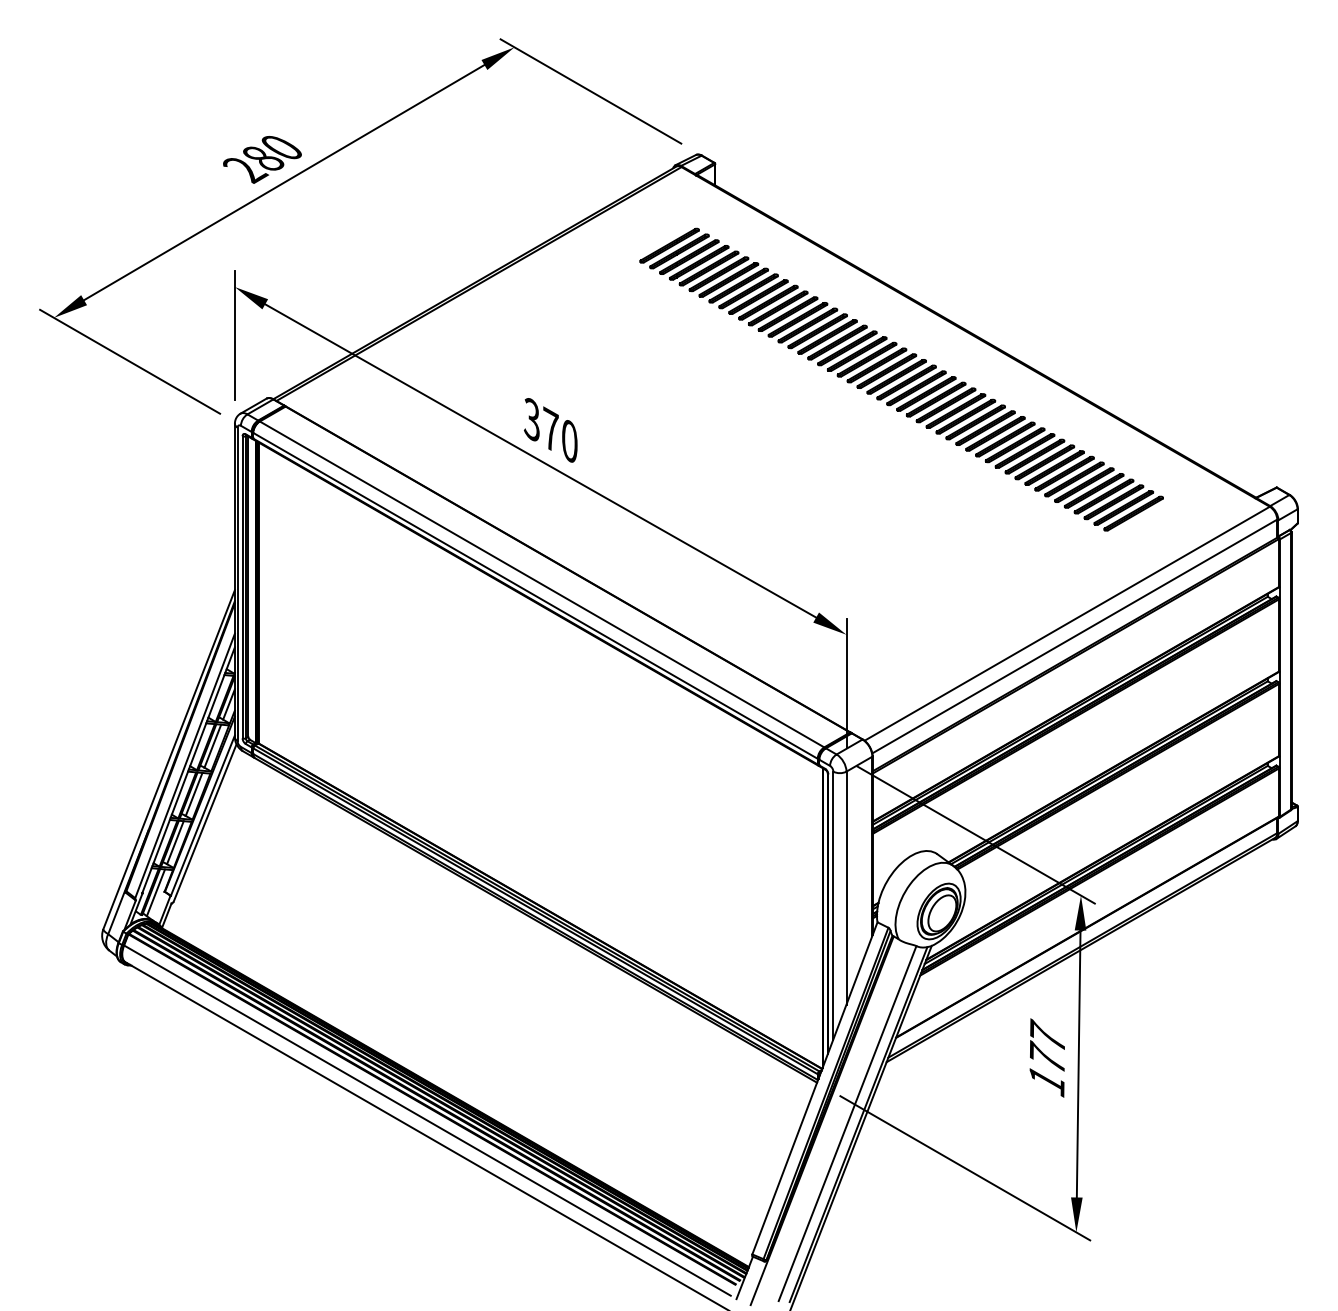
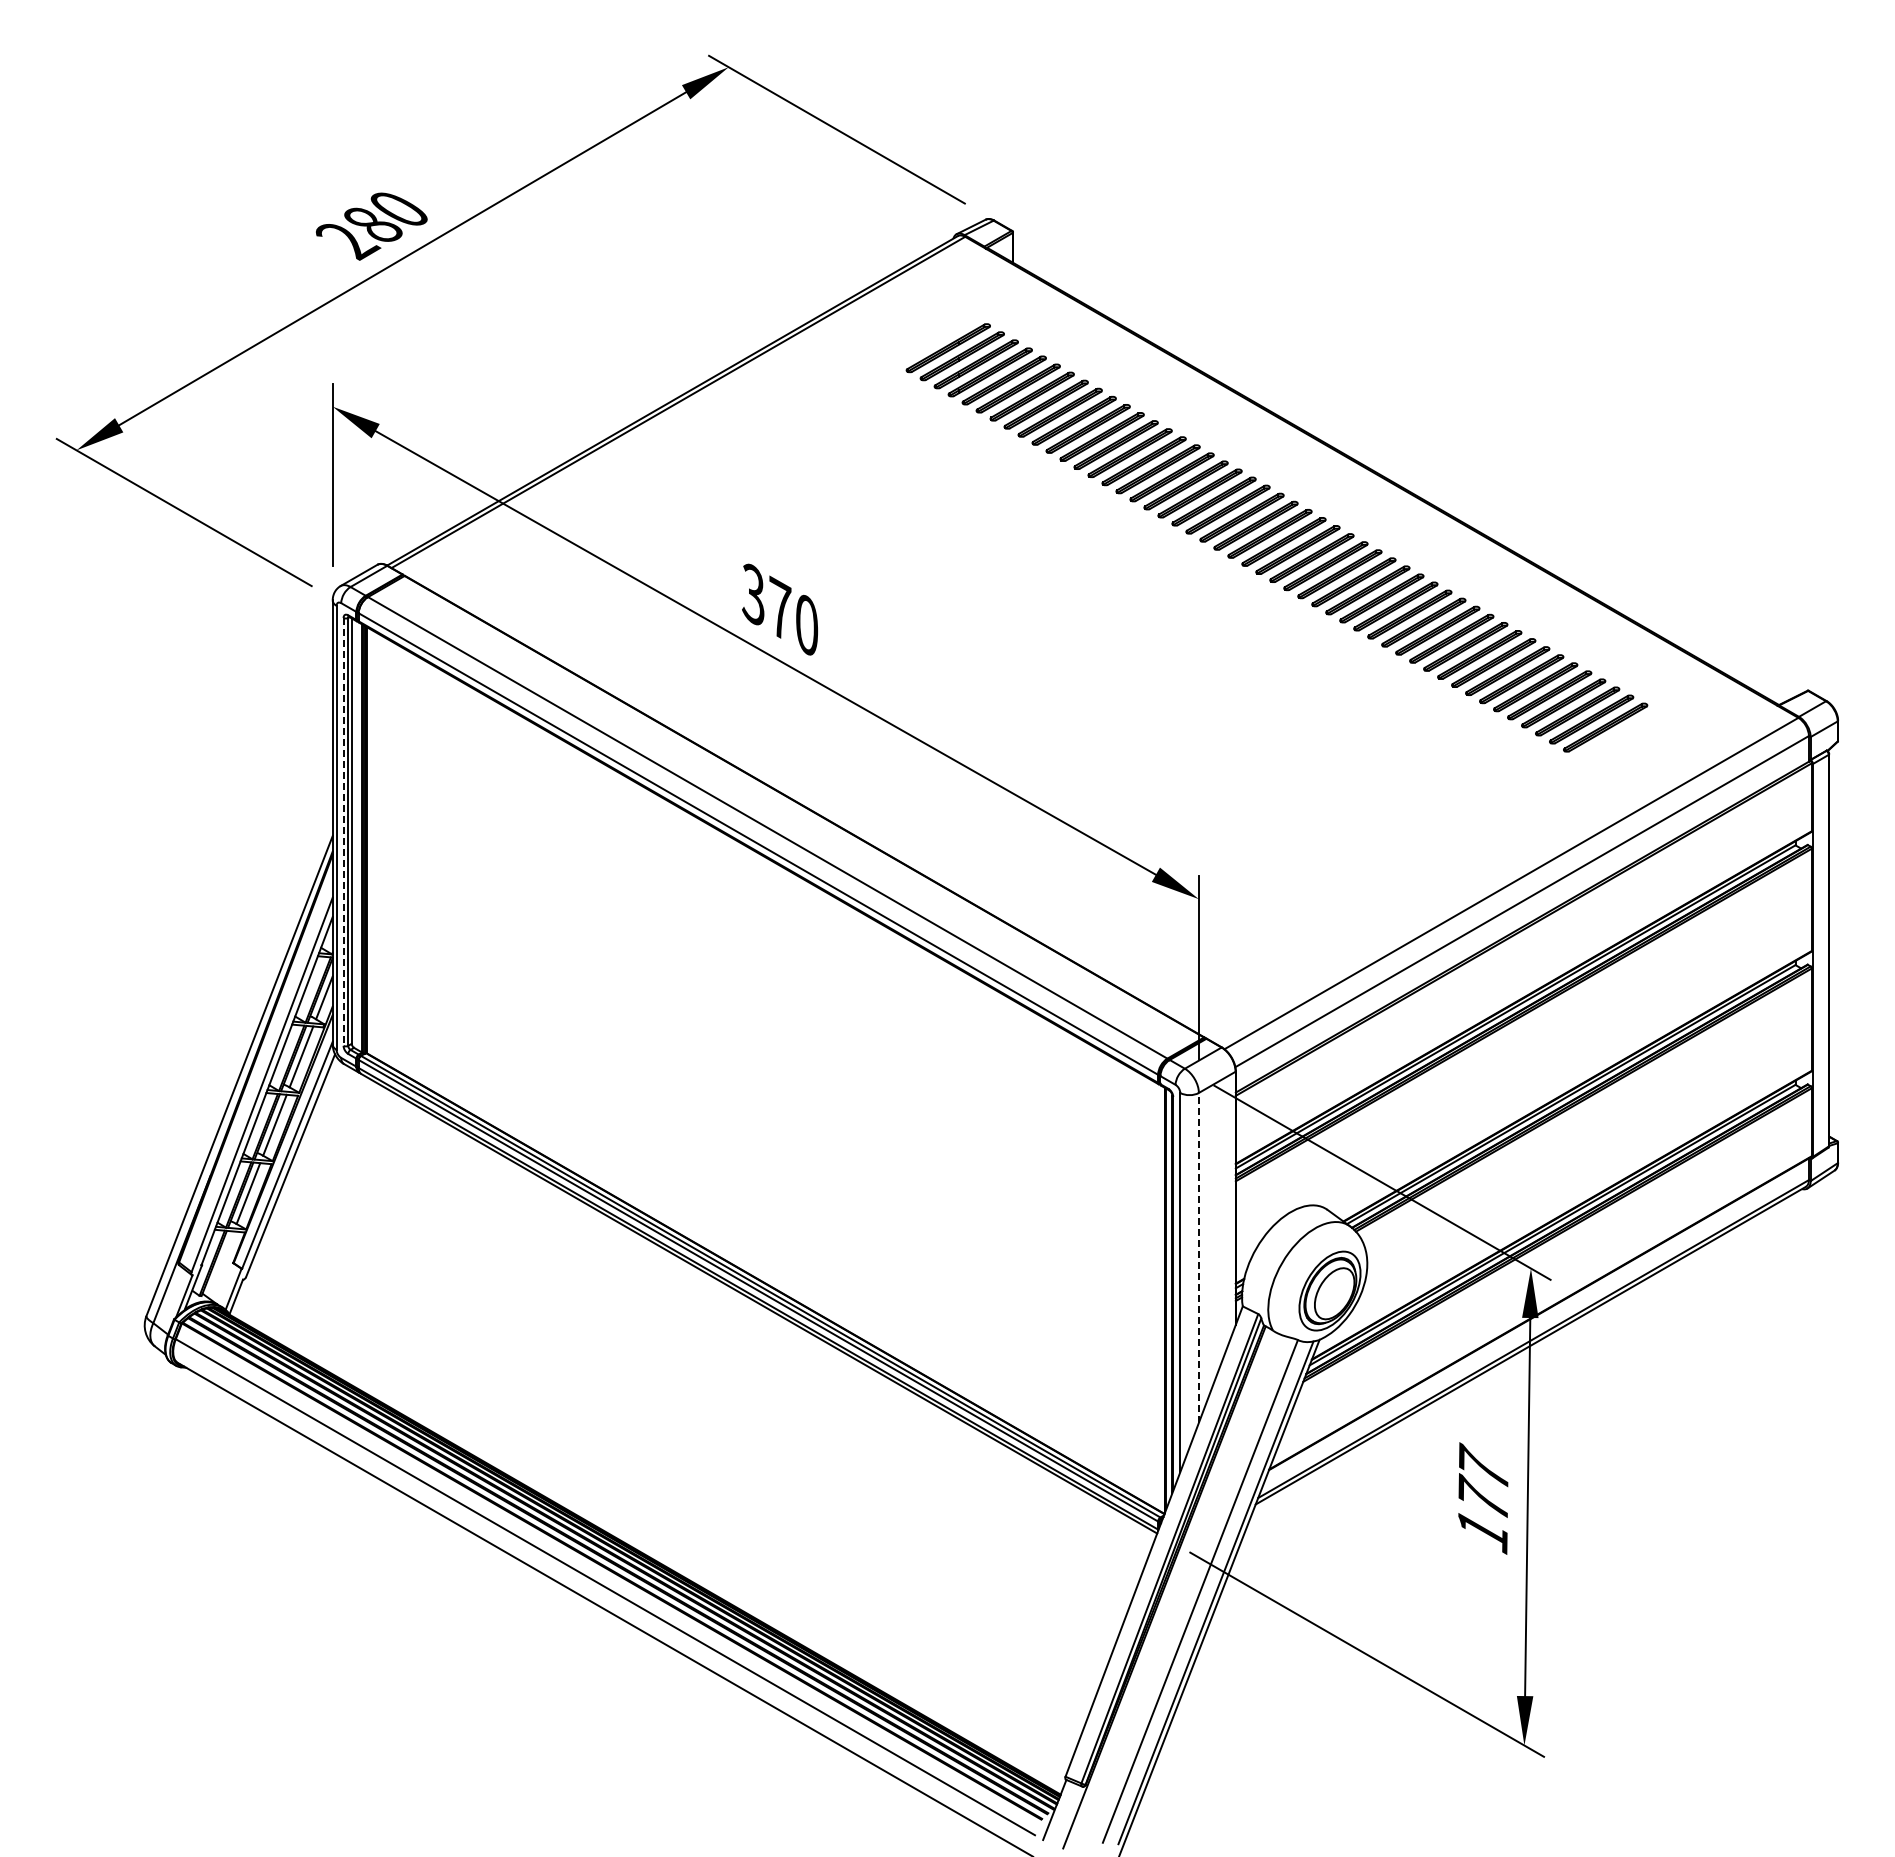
line: (242, 587) -> (343, 831), solid -> dashed
line: (846, 887) -> (1198, 1257), solid -> dashed
line: (155, 892) -> (220, 1264), removed

